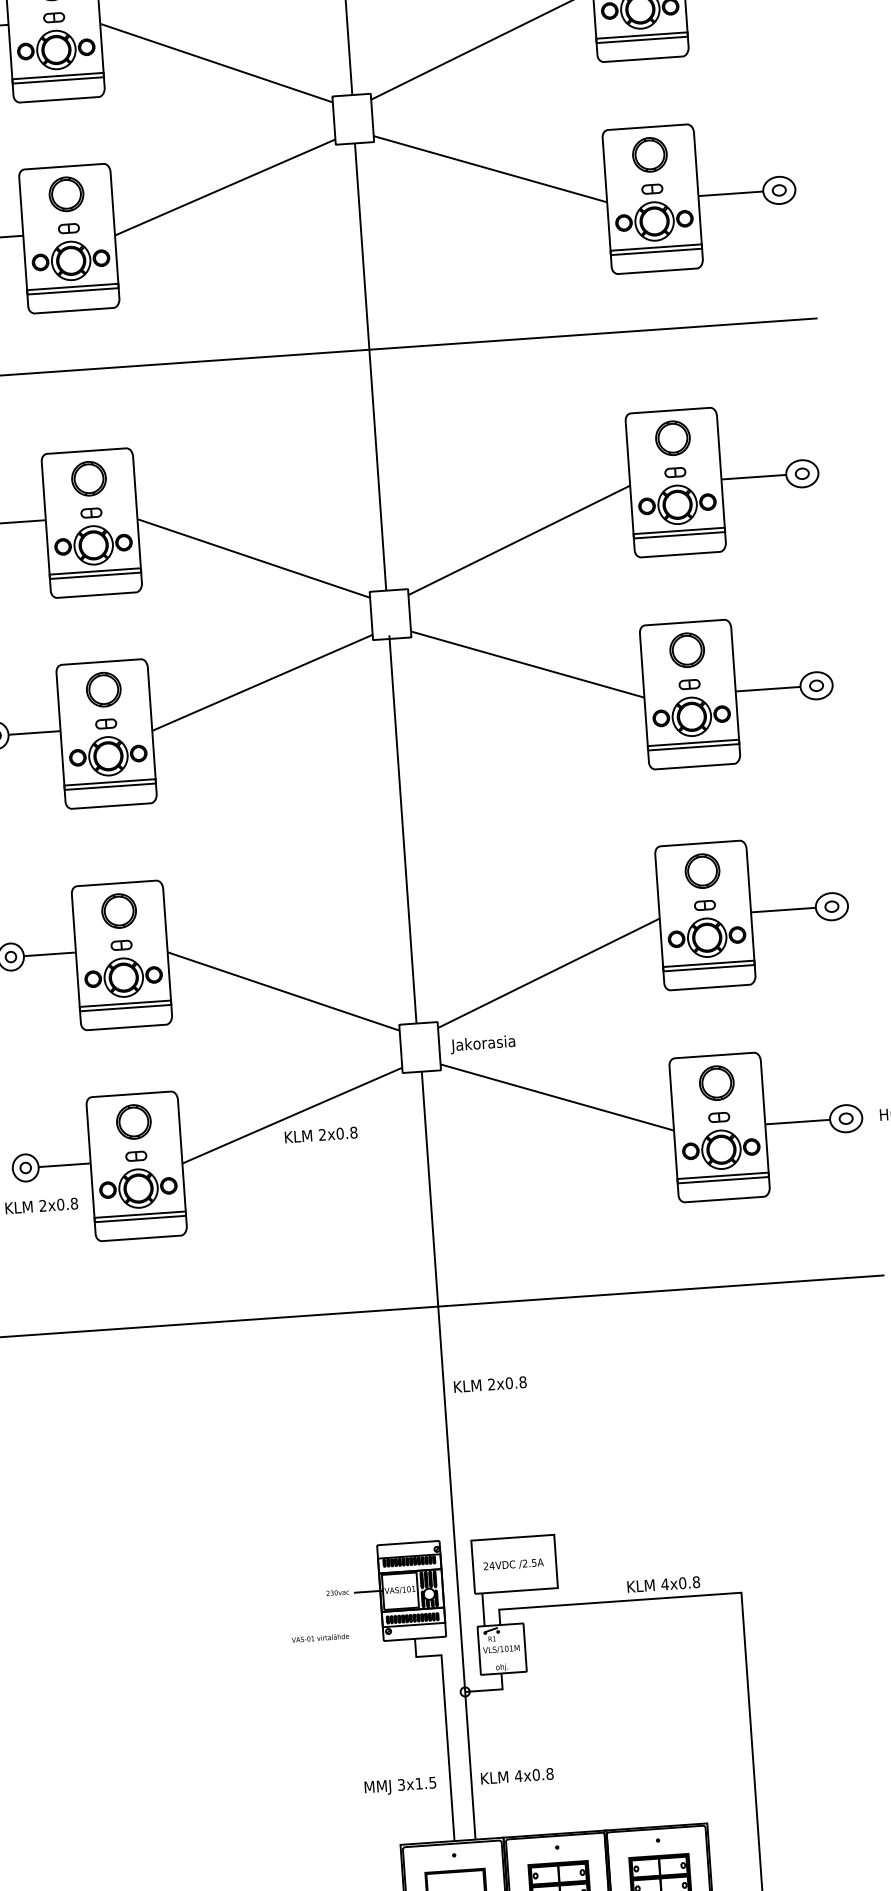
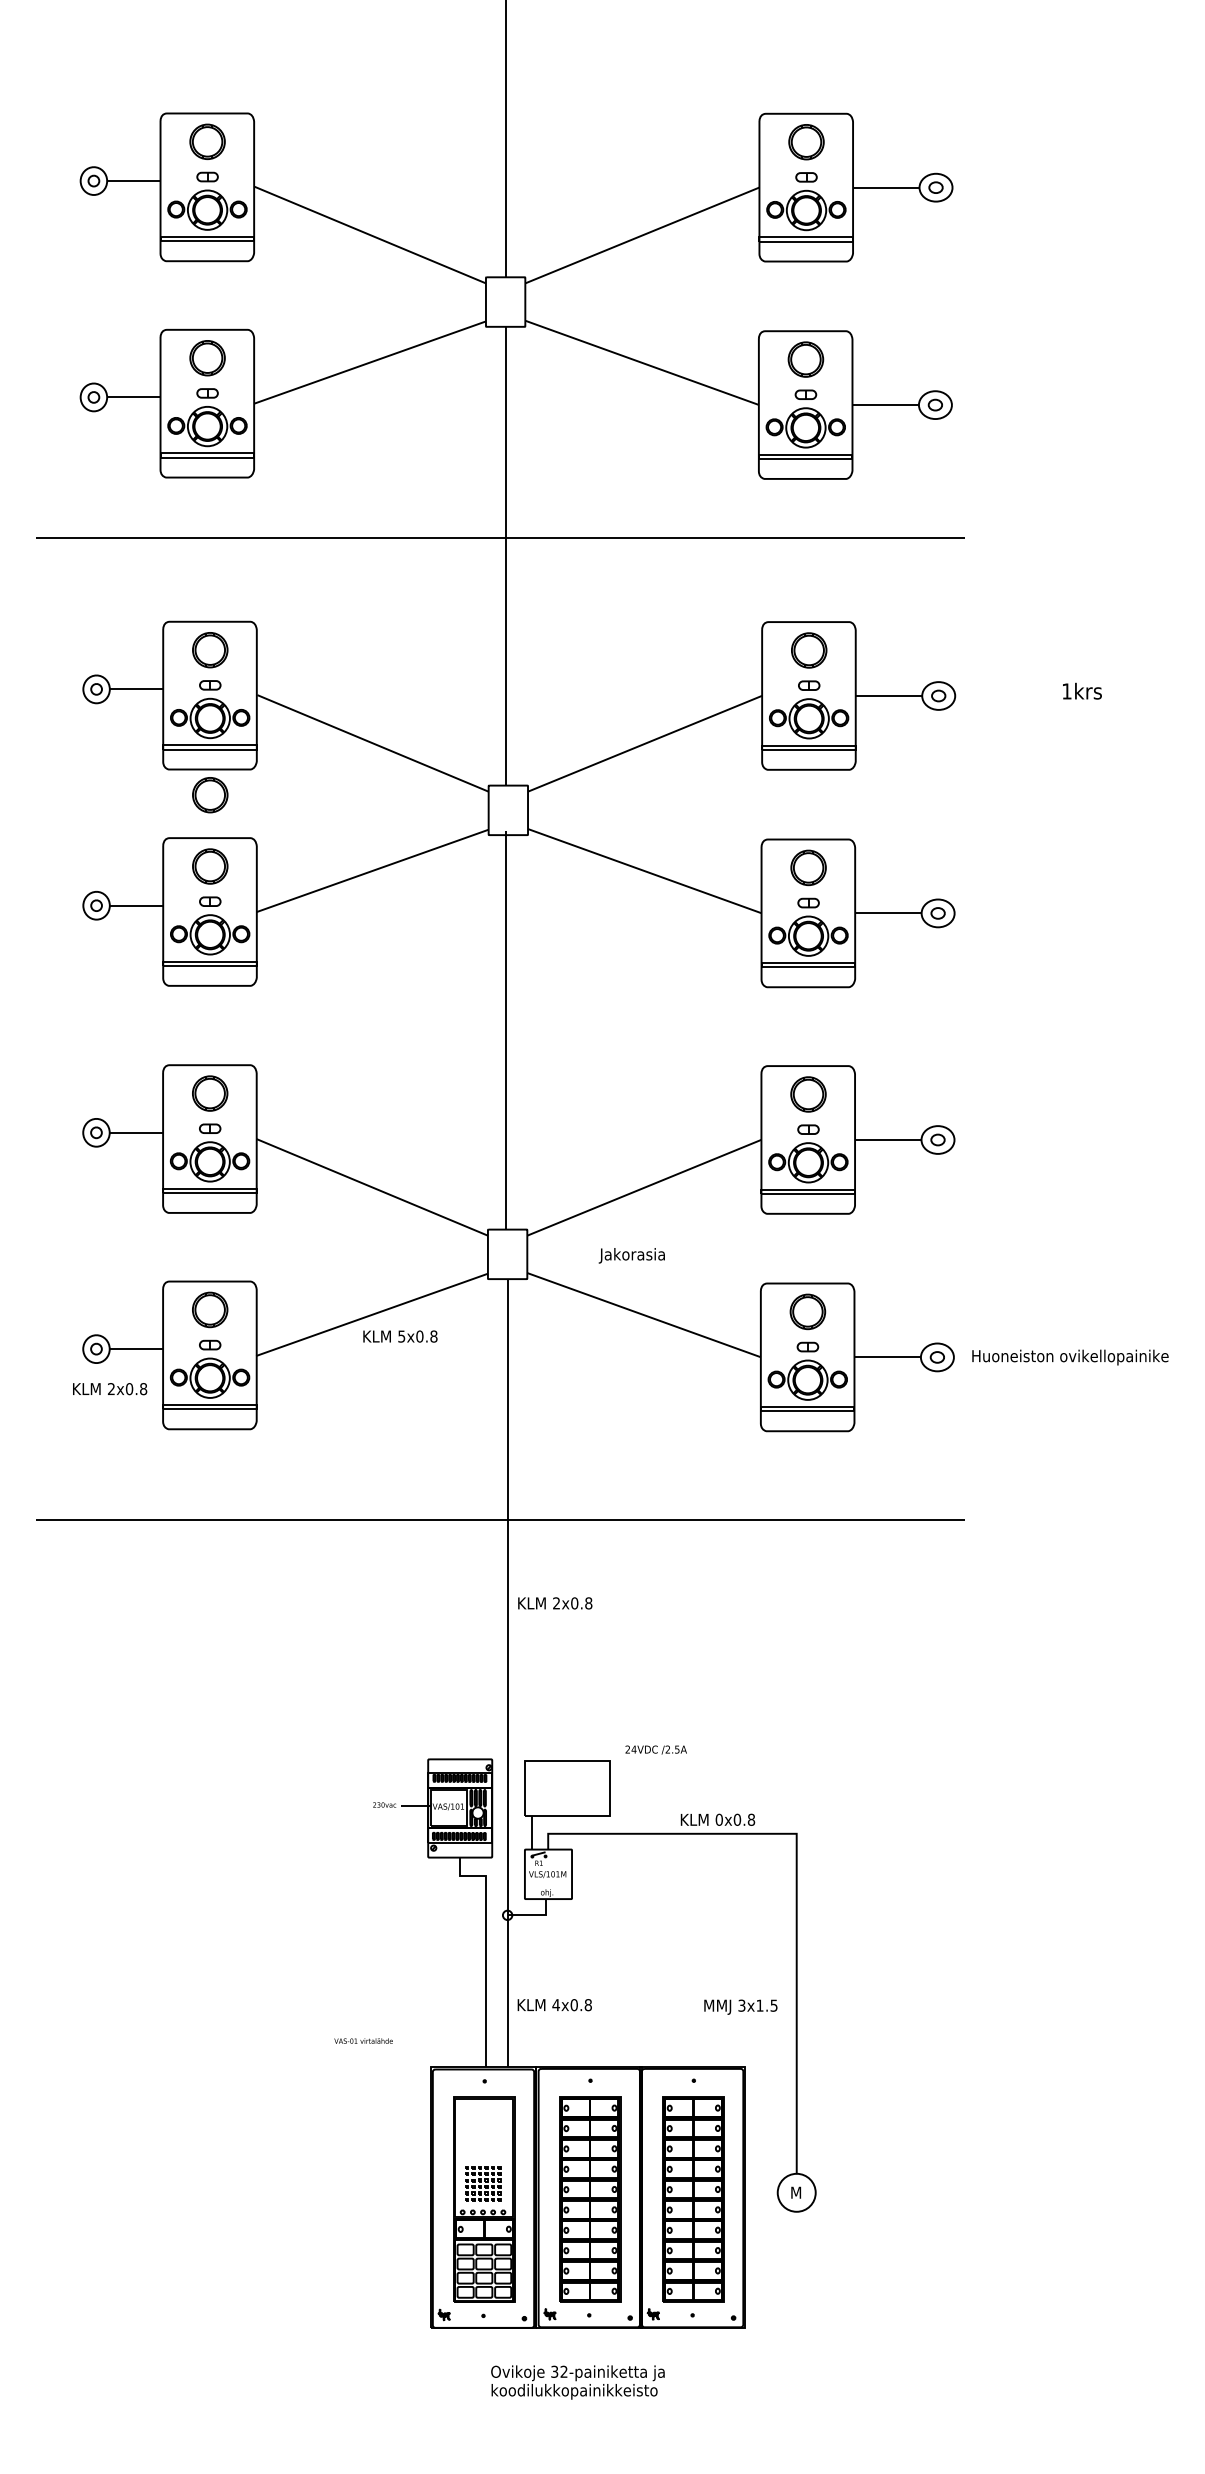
part: (99, 620) -> (210, 795), added
text: (482, 1044) -> (631, 1255), moved
text: (322, 1134) -> (401, 1336), 2x0.8 -> 5x0.8
text: (512, 1564) -> (655, 1749), moved
text: (665, 1584) -> (719, 1819), 4x0.8 -> 0x0.8
text: (320, 1637) -> (363, 2040), moved
text: (400, 1785) -> (740, 2006), moved

